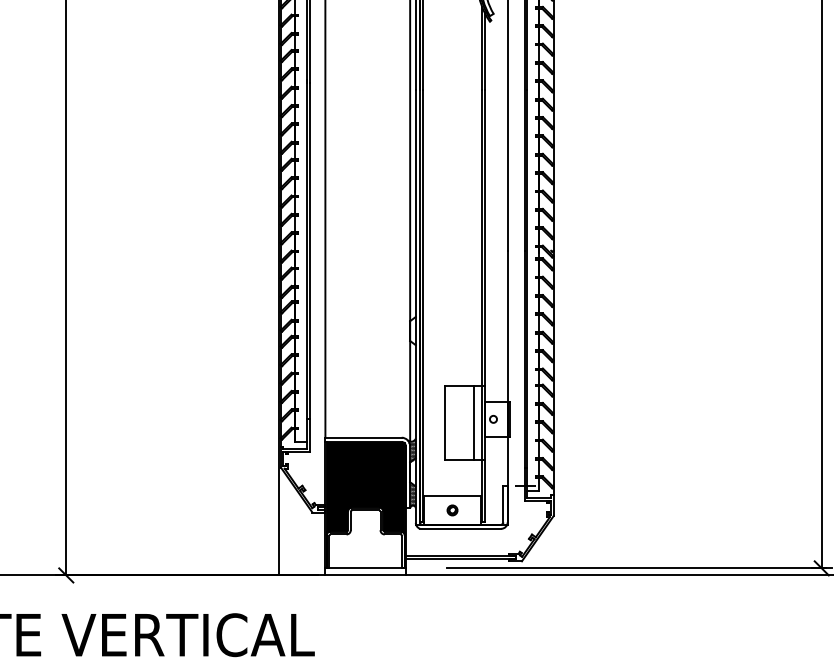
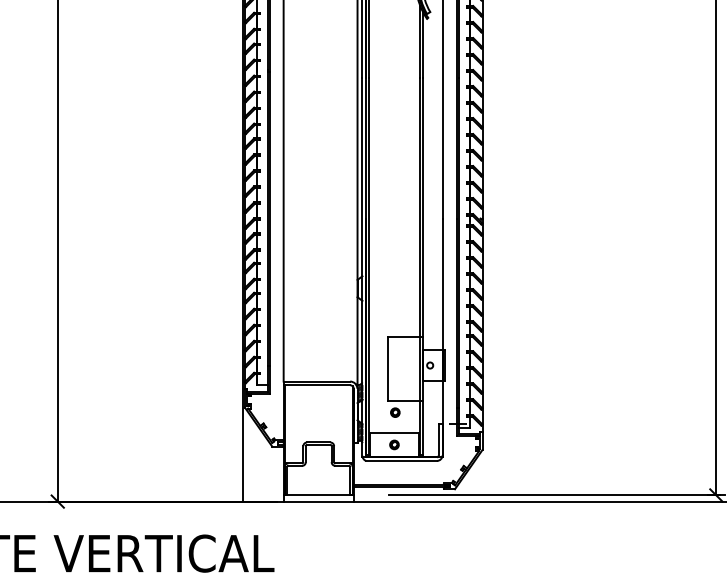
line: (473, 422) -> (412, 368), removed
part: (453, 473) -> (395, 412), added
fill: (365, 486) -> (318, 424), removed

